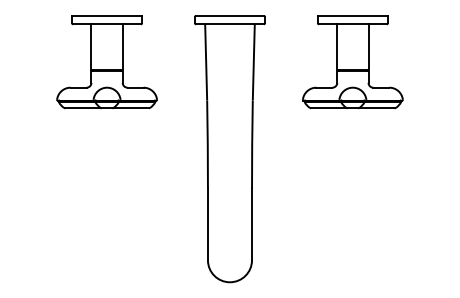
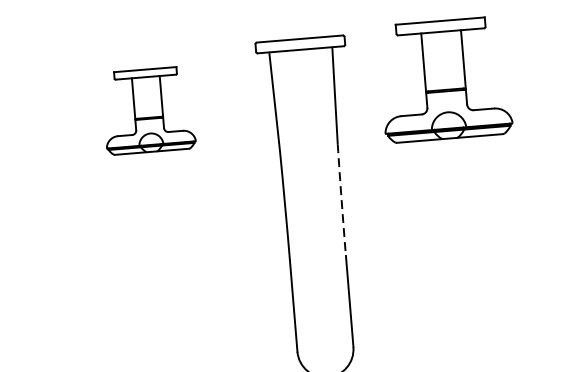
part: (106, 62) -> (147, 111), size x0.7
part: (352, 62) -> (444, 80), moved
arc: (252, 144) -> (341, 200), solid -> dashed

